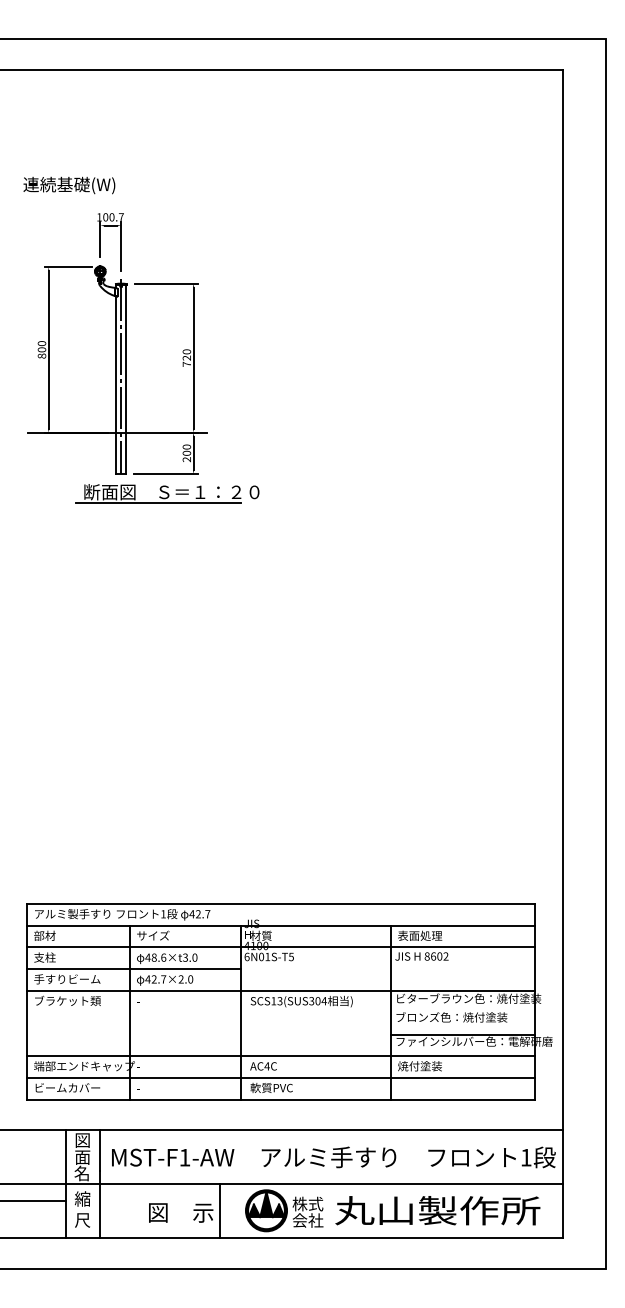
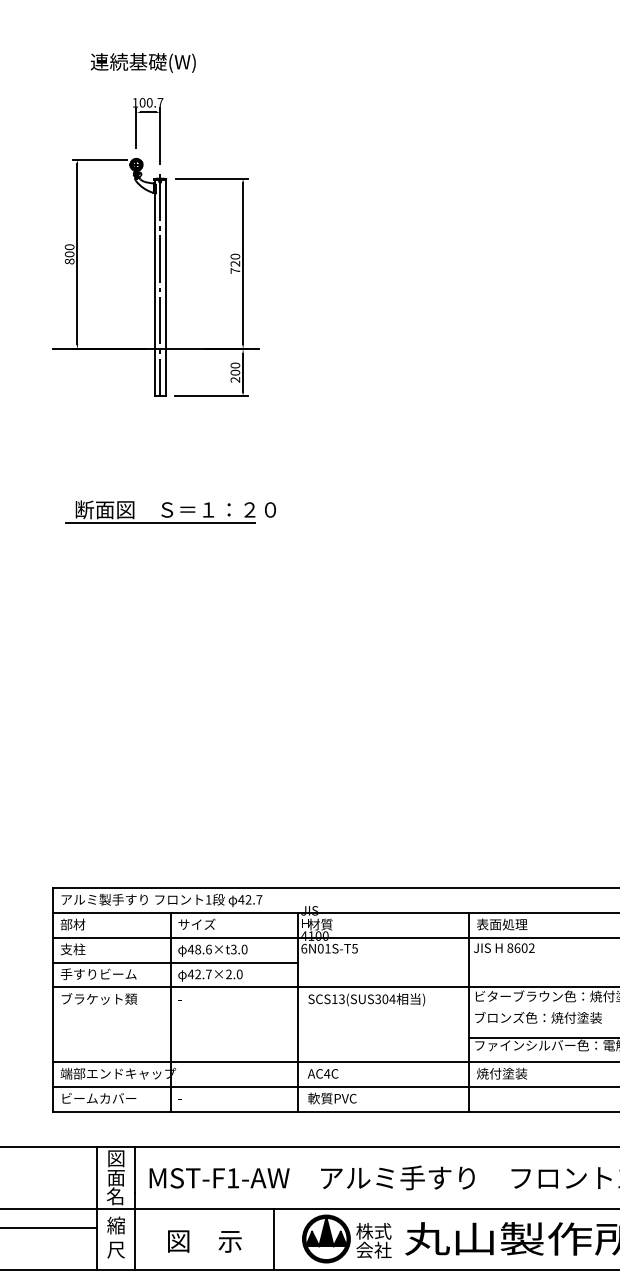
text: (69, 185) -> (143, 62), moved
part: (167, 493) -> (170, 511), moved
text: (181, 1212) -> (205, 1240), moved

